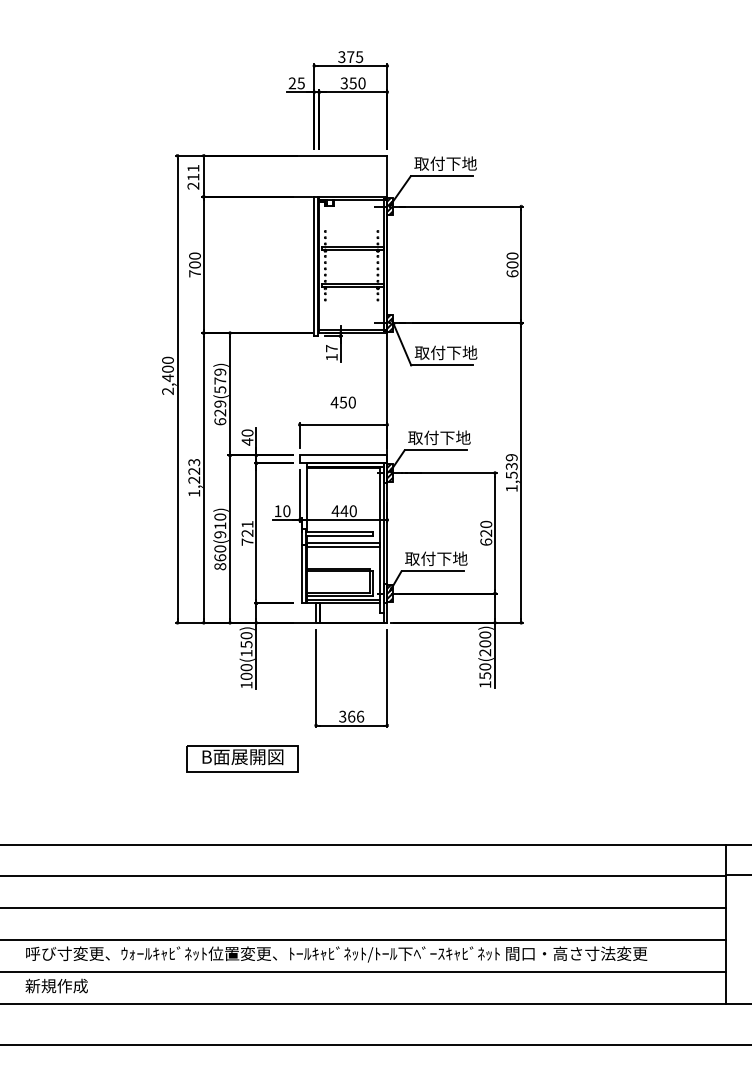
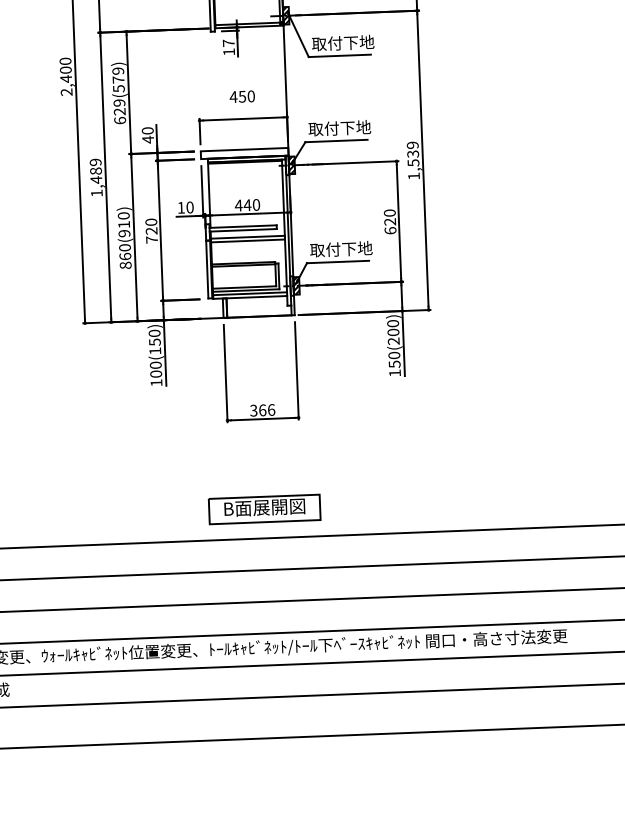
text: (194, 471) -> (96, 171), 1,223 -> 1,489
text: (247, 524) -> (151, 222), 721 -> 720
part: (242, 758) -> (264, 509), moved

